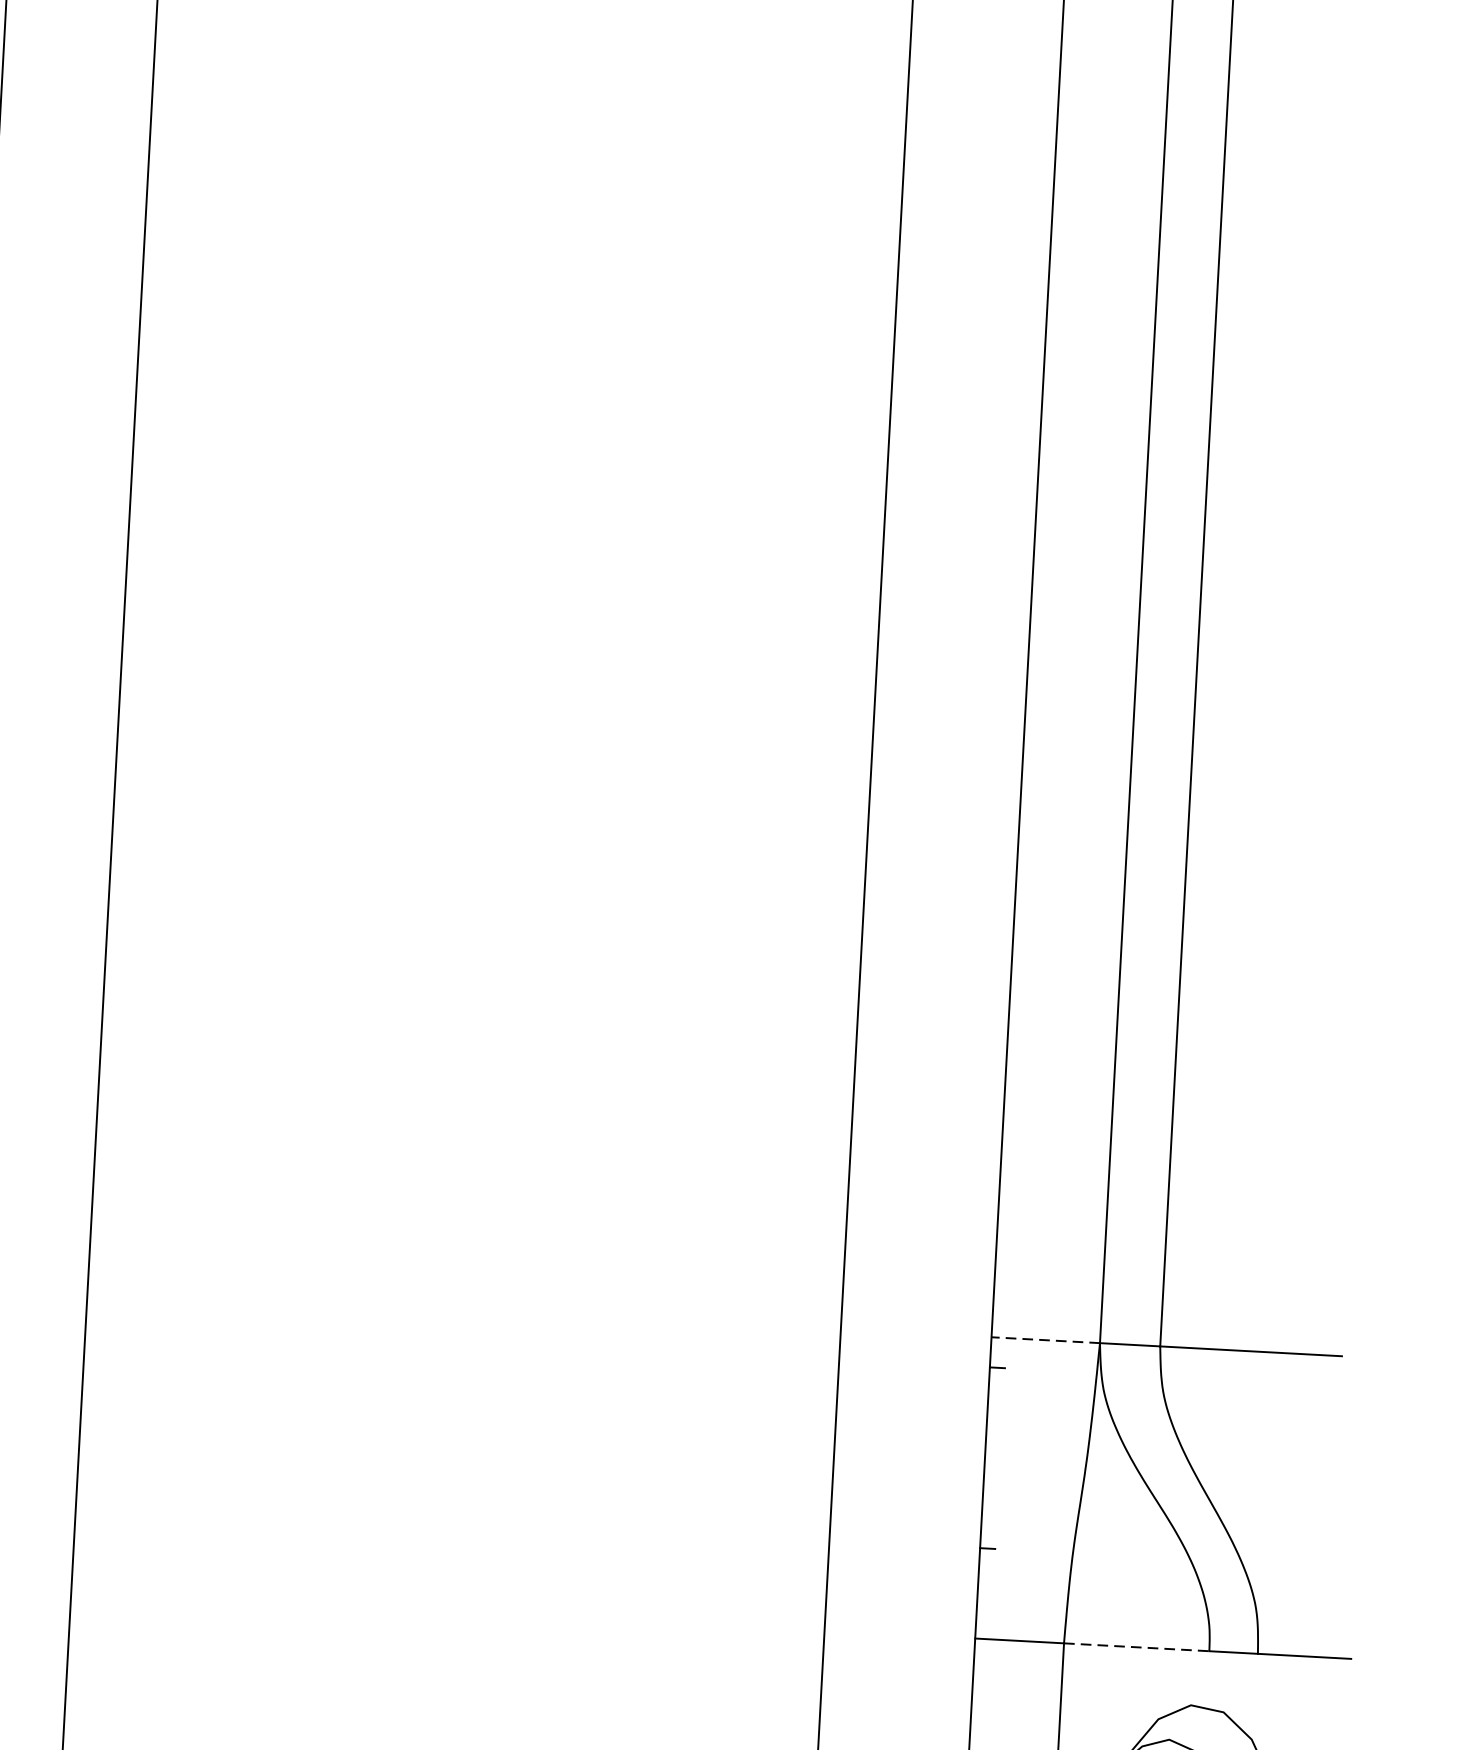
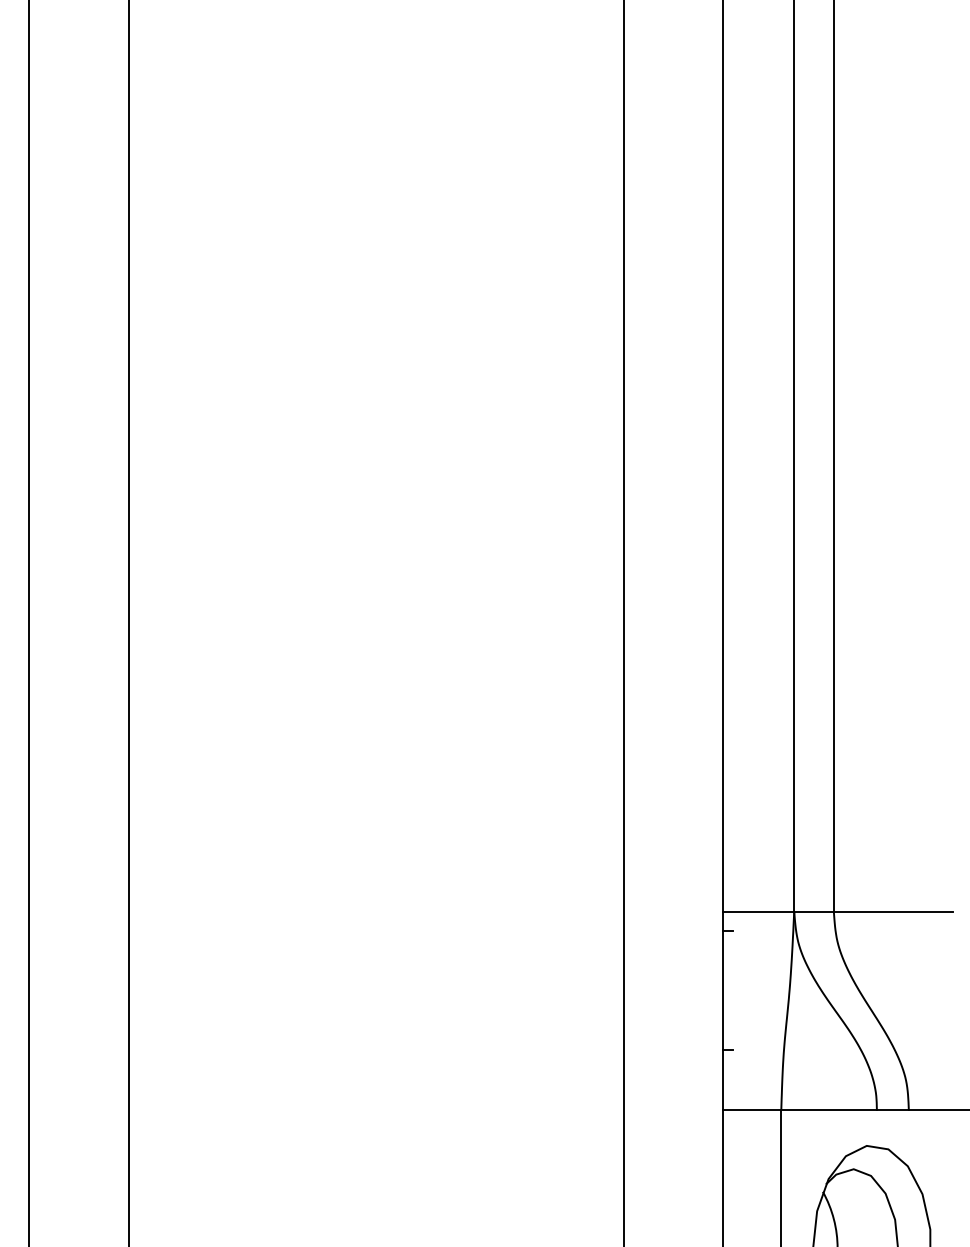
line: (1045, 1339) -> (758, 911), dashed -> solid
line: (1137, 1646) -> (829, 1109), dashed -> solid

